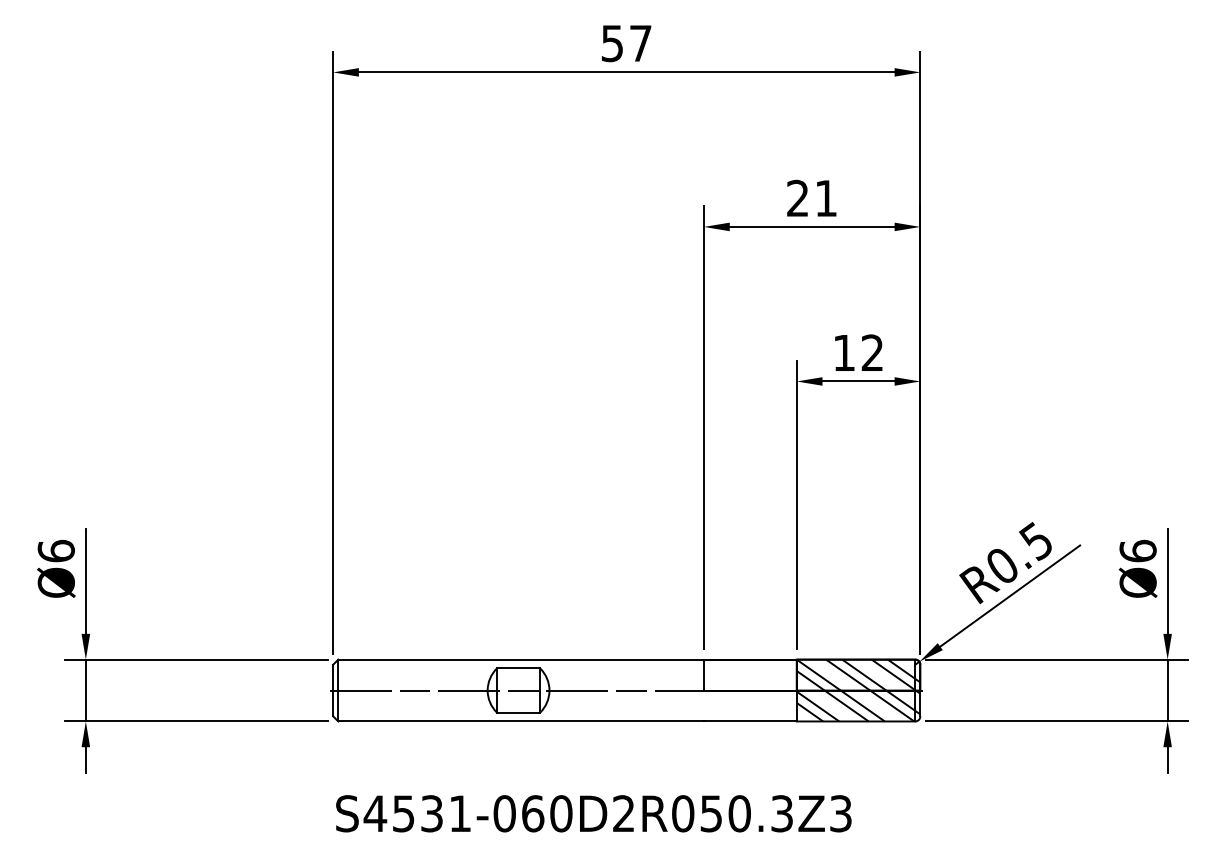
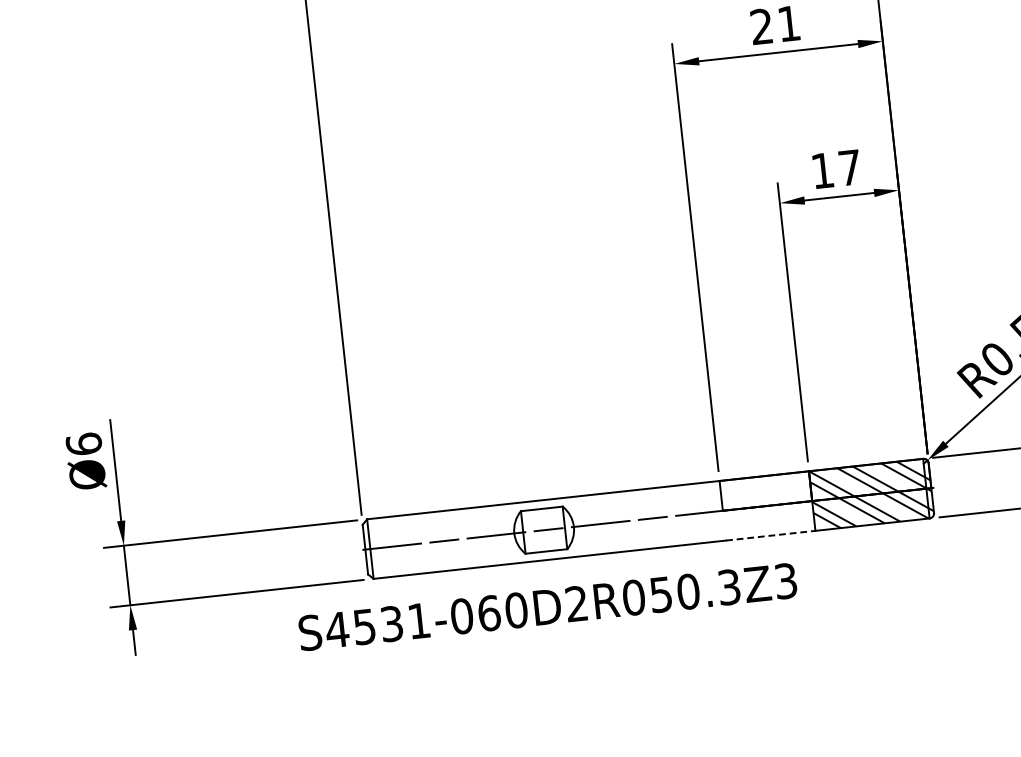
text: (871, 352) -> (848, 167), 12 -> 17
line: (750, 721) -> (770, 535), solid -> dashed
text: (593, 813) -> (547, 606), moved

